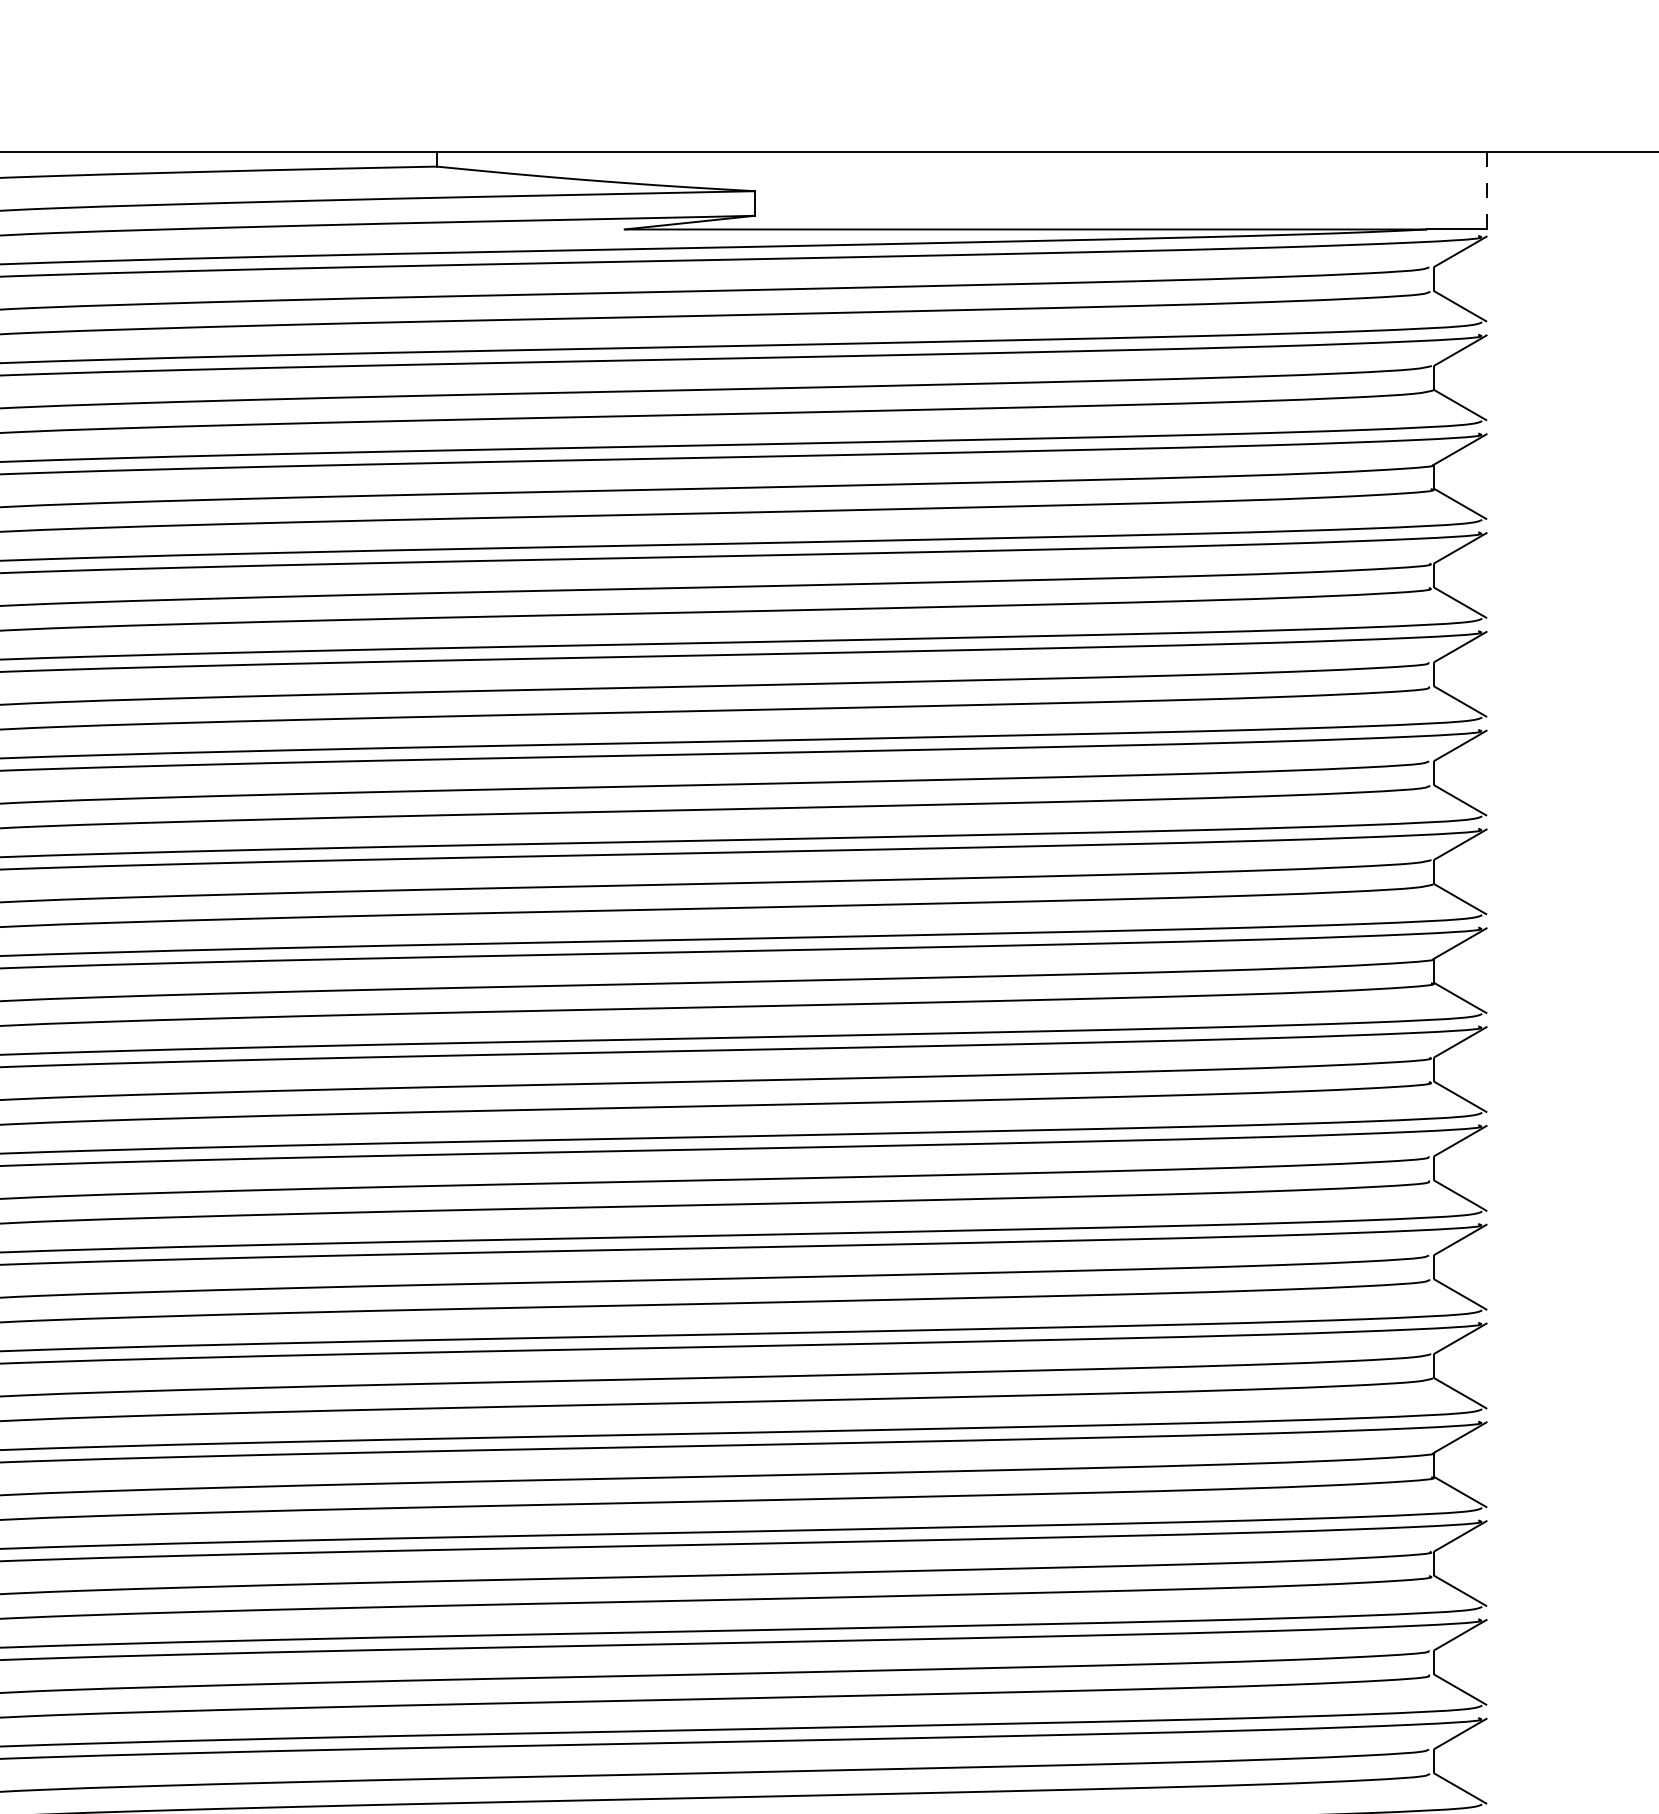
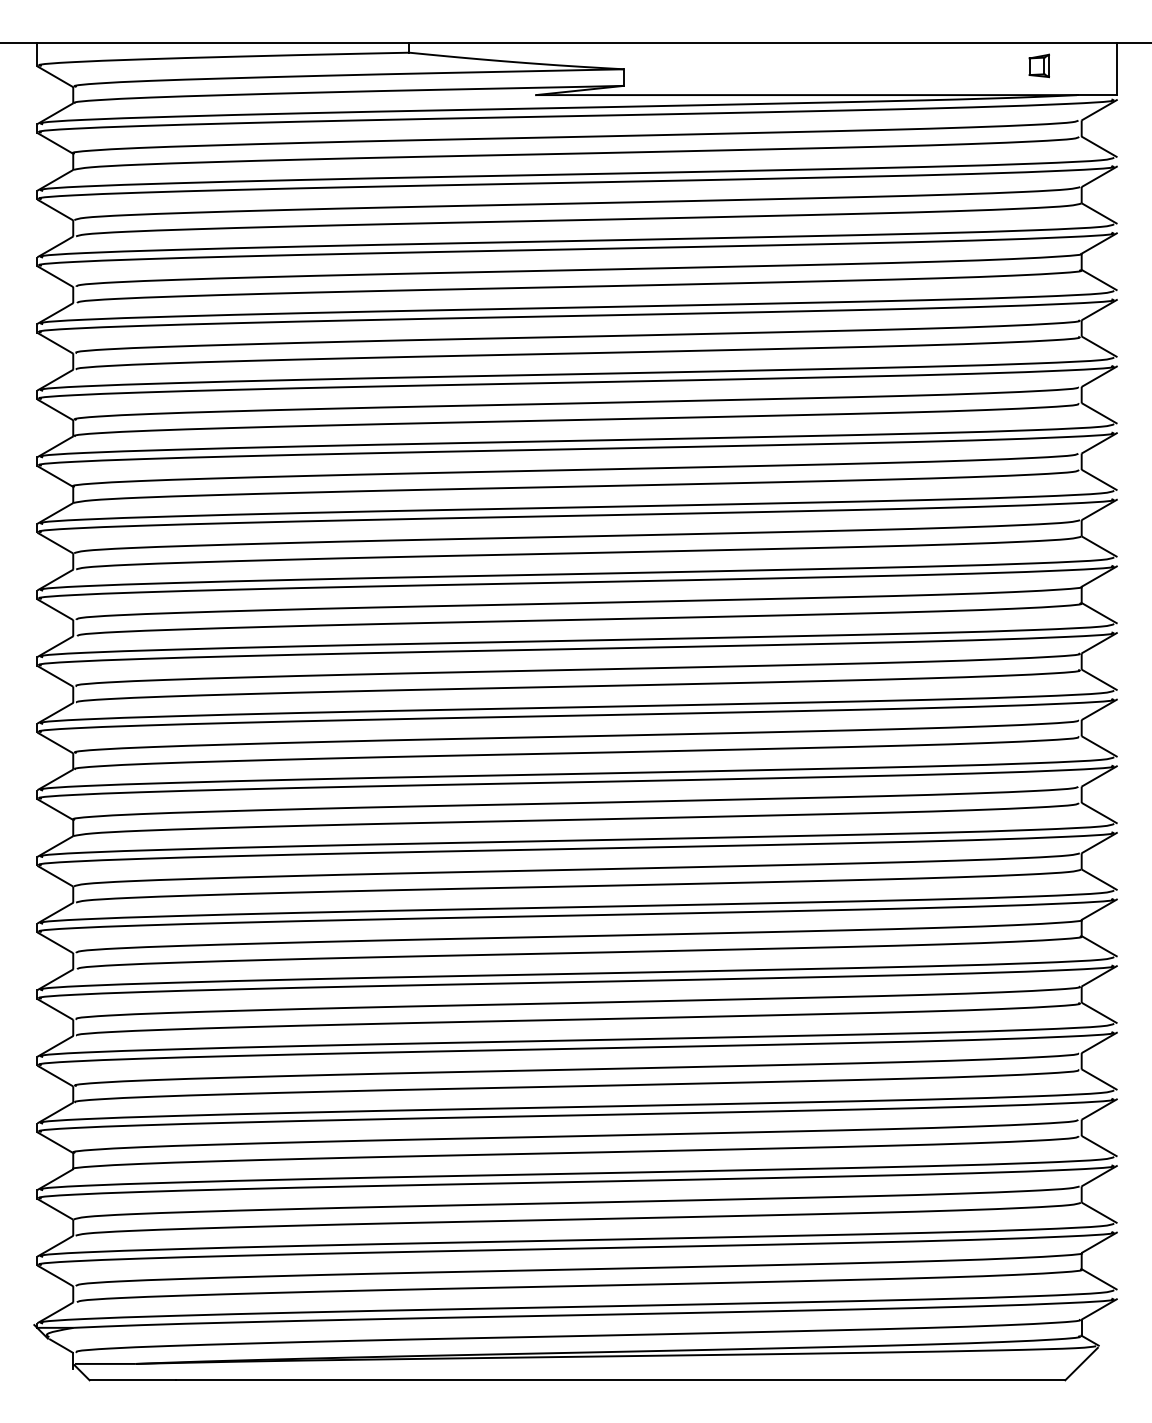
part: (1369, 185) -> (1038, 65), added
line: (1487, 190) -> (1117, 68), dashed -> solid

